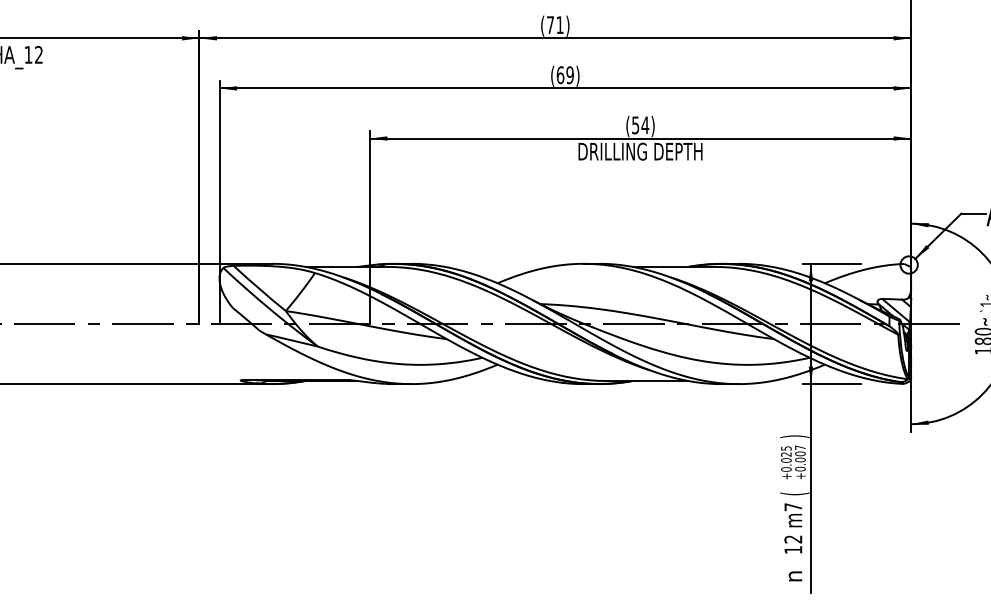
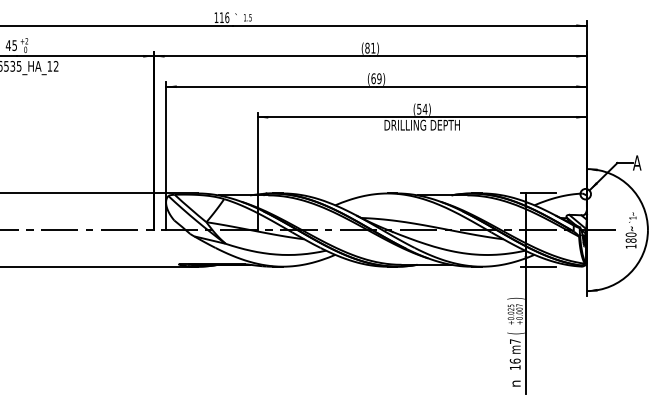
text: (550, 23) -> (367, 47), (71) -> (81)
text: (792, 538) -> (514, 360), 12 -> 16

